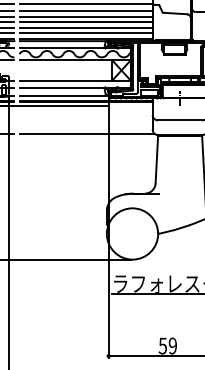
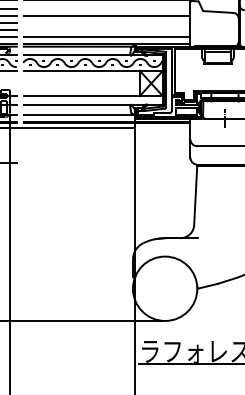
line: (85, 11) -> (106, 9), removed
line: (85, 22) -> (106, 23), removed
line: (85, 27) -> (106, 29), removed
line: (86, 133) -> (107, 162), removed

